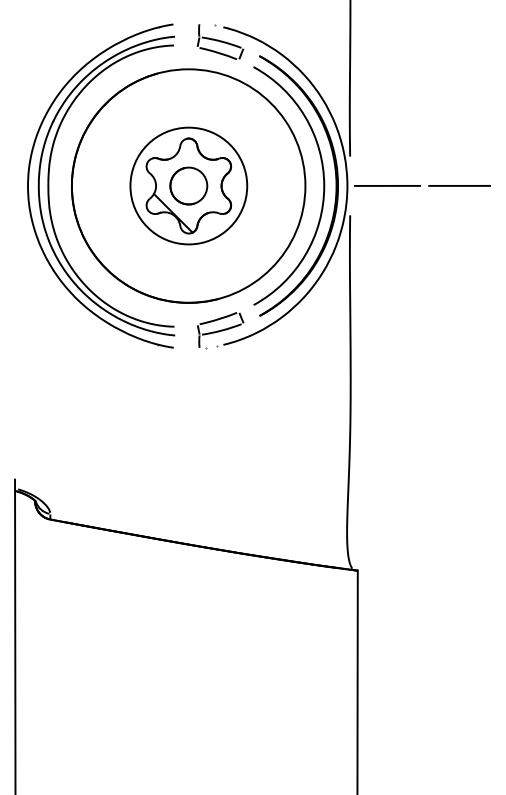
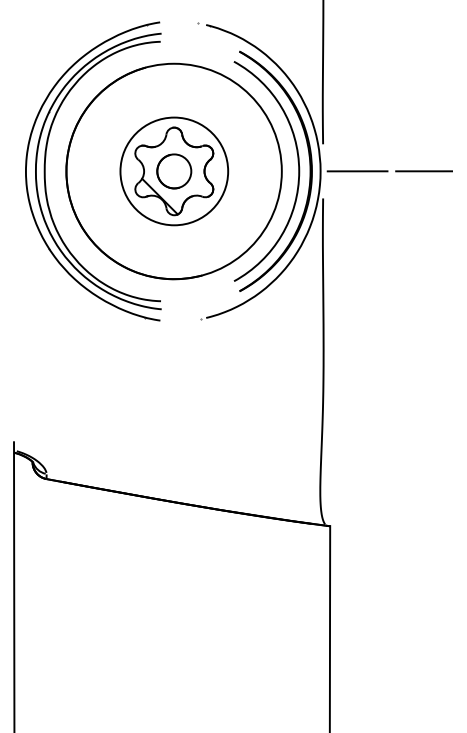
part: (220, 41) -> (203, 38), removed
part: (220, 330) -> (203, 304), removed

